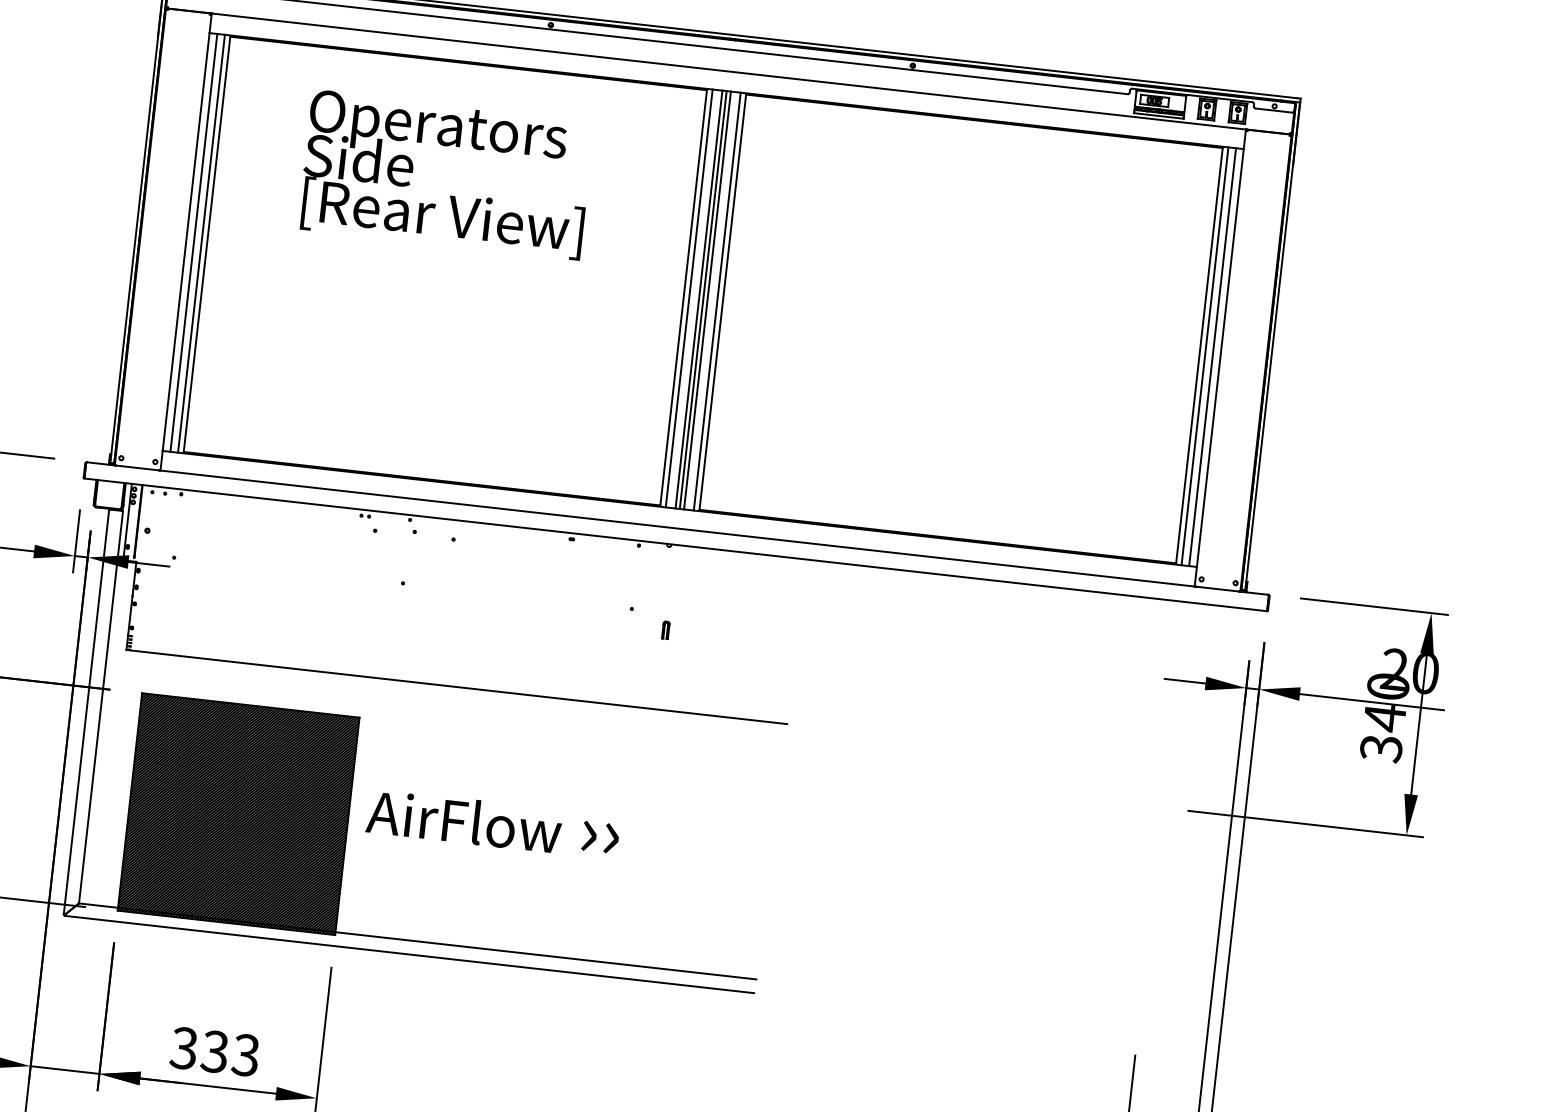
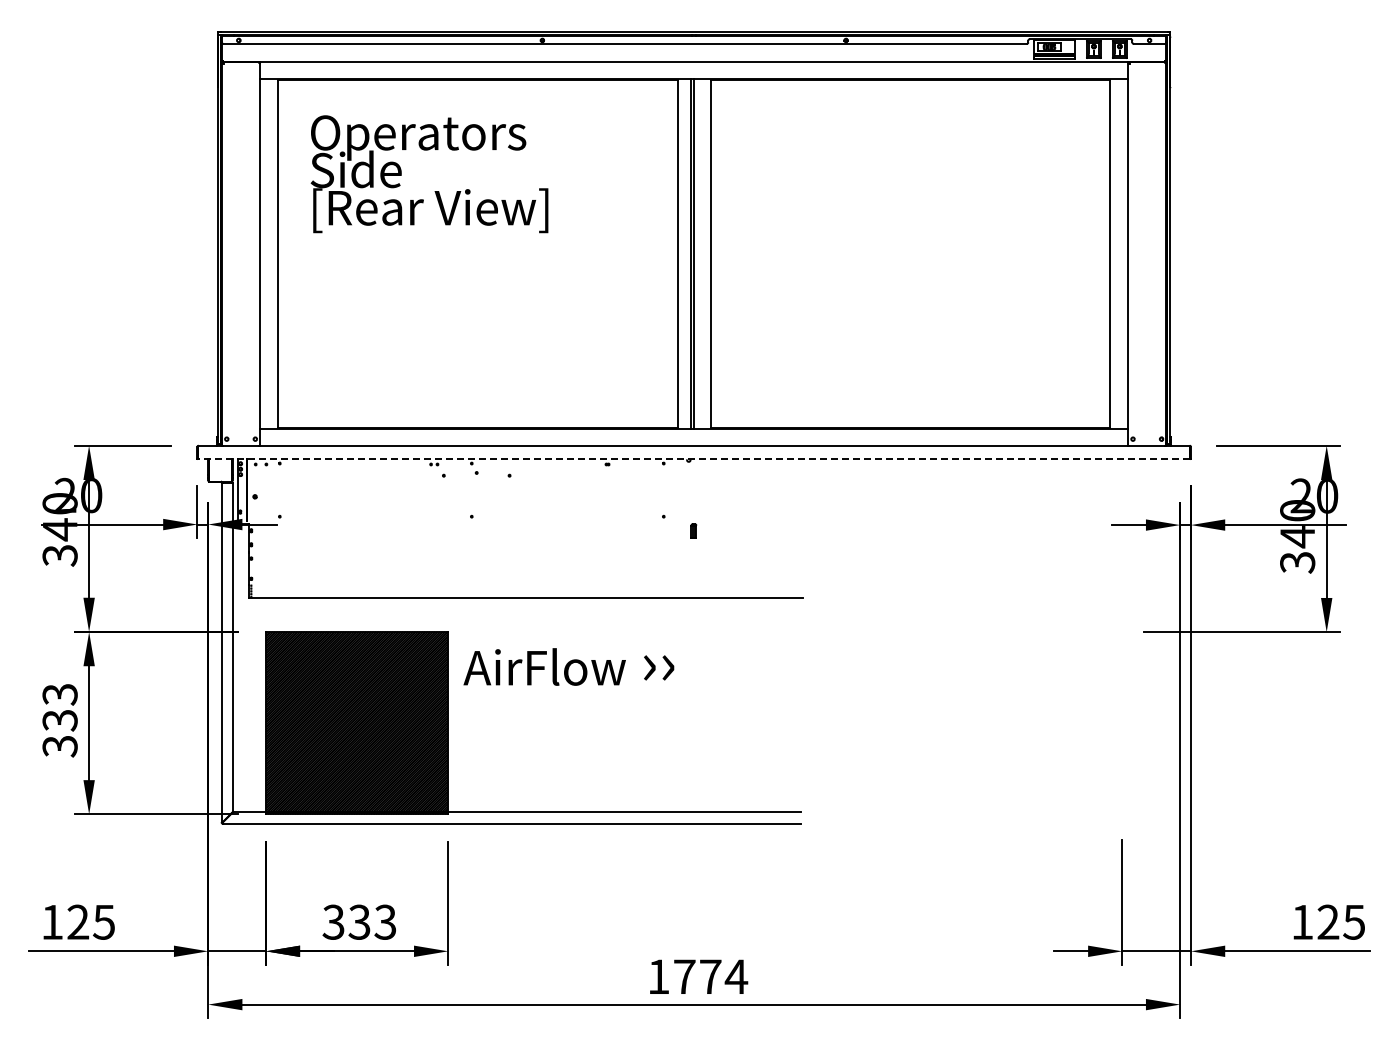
text: (446, 175) -> (429, 174), moved
line: (193, 242) -> (266, 253), removed
line: (201, 243) -> (273, 253), removed
line: (689, 297) -> (682, 253), removed
line: (707, 299) -> (697, 253), removed
line: (716, 300) -> (705, 253), removed
line: (1205, 355) -> (1115, 253), removed
line: (1212, 356) -> (1121, 253), removed
line: (674, 544) -> (693, 459), solid -> dashed
text: (492, 823) -> (568, 666), moved

